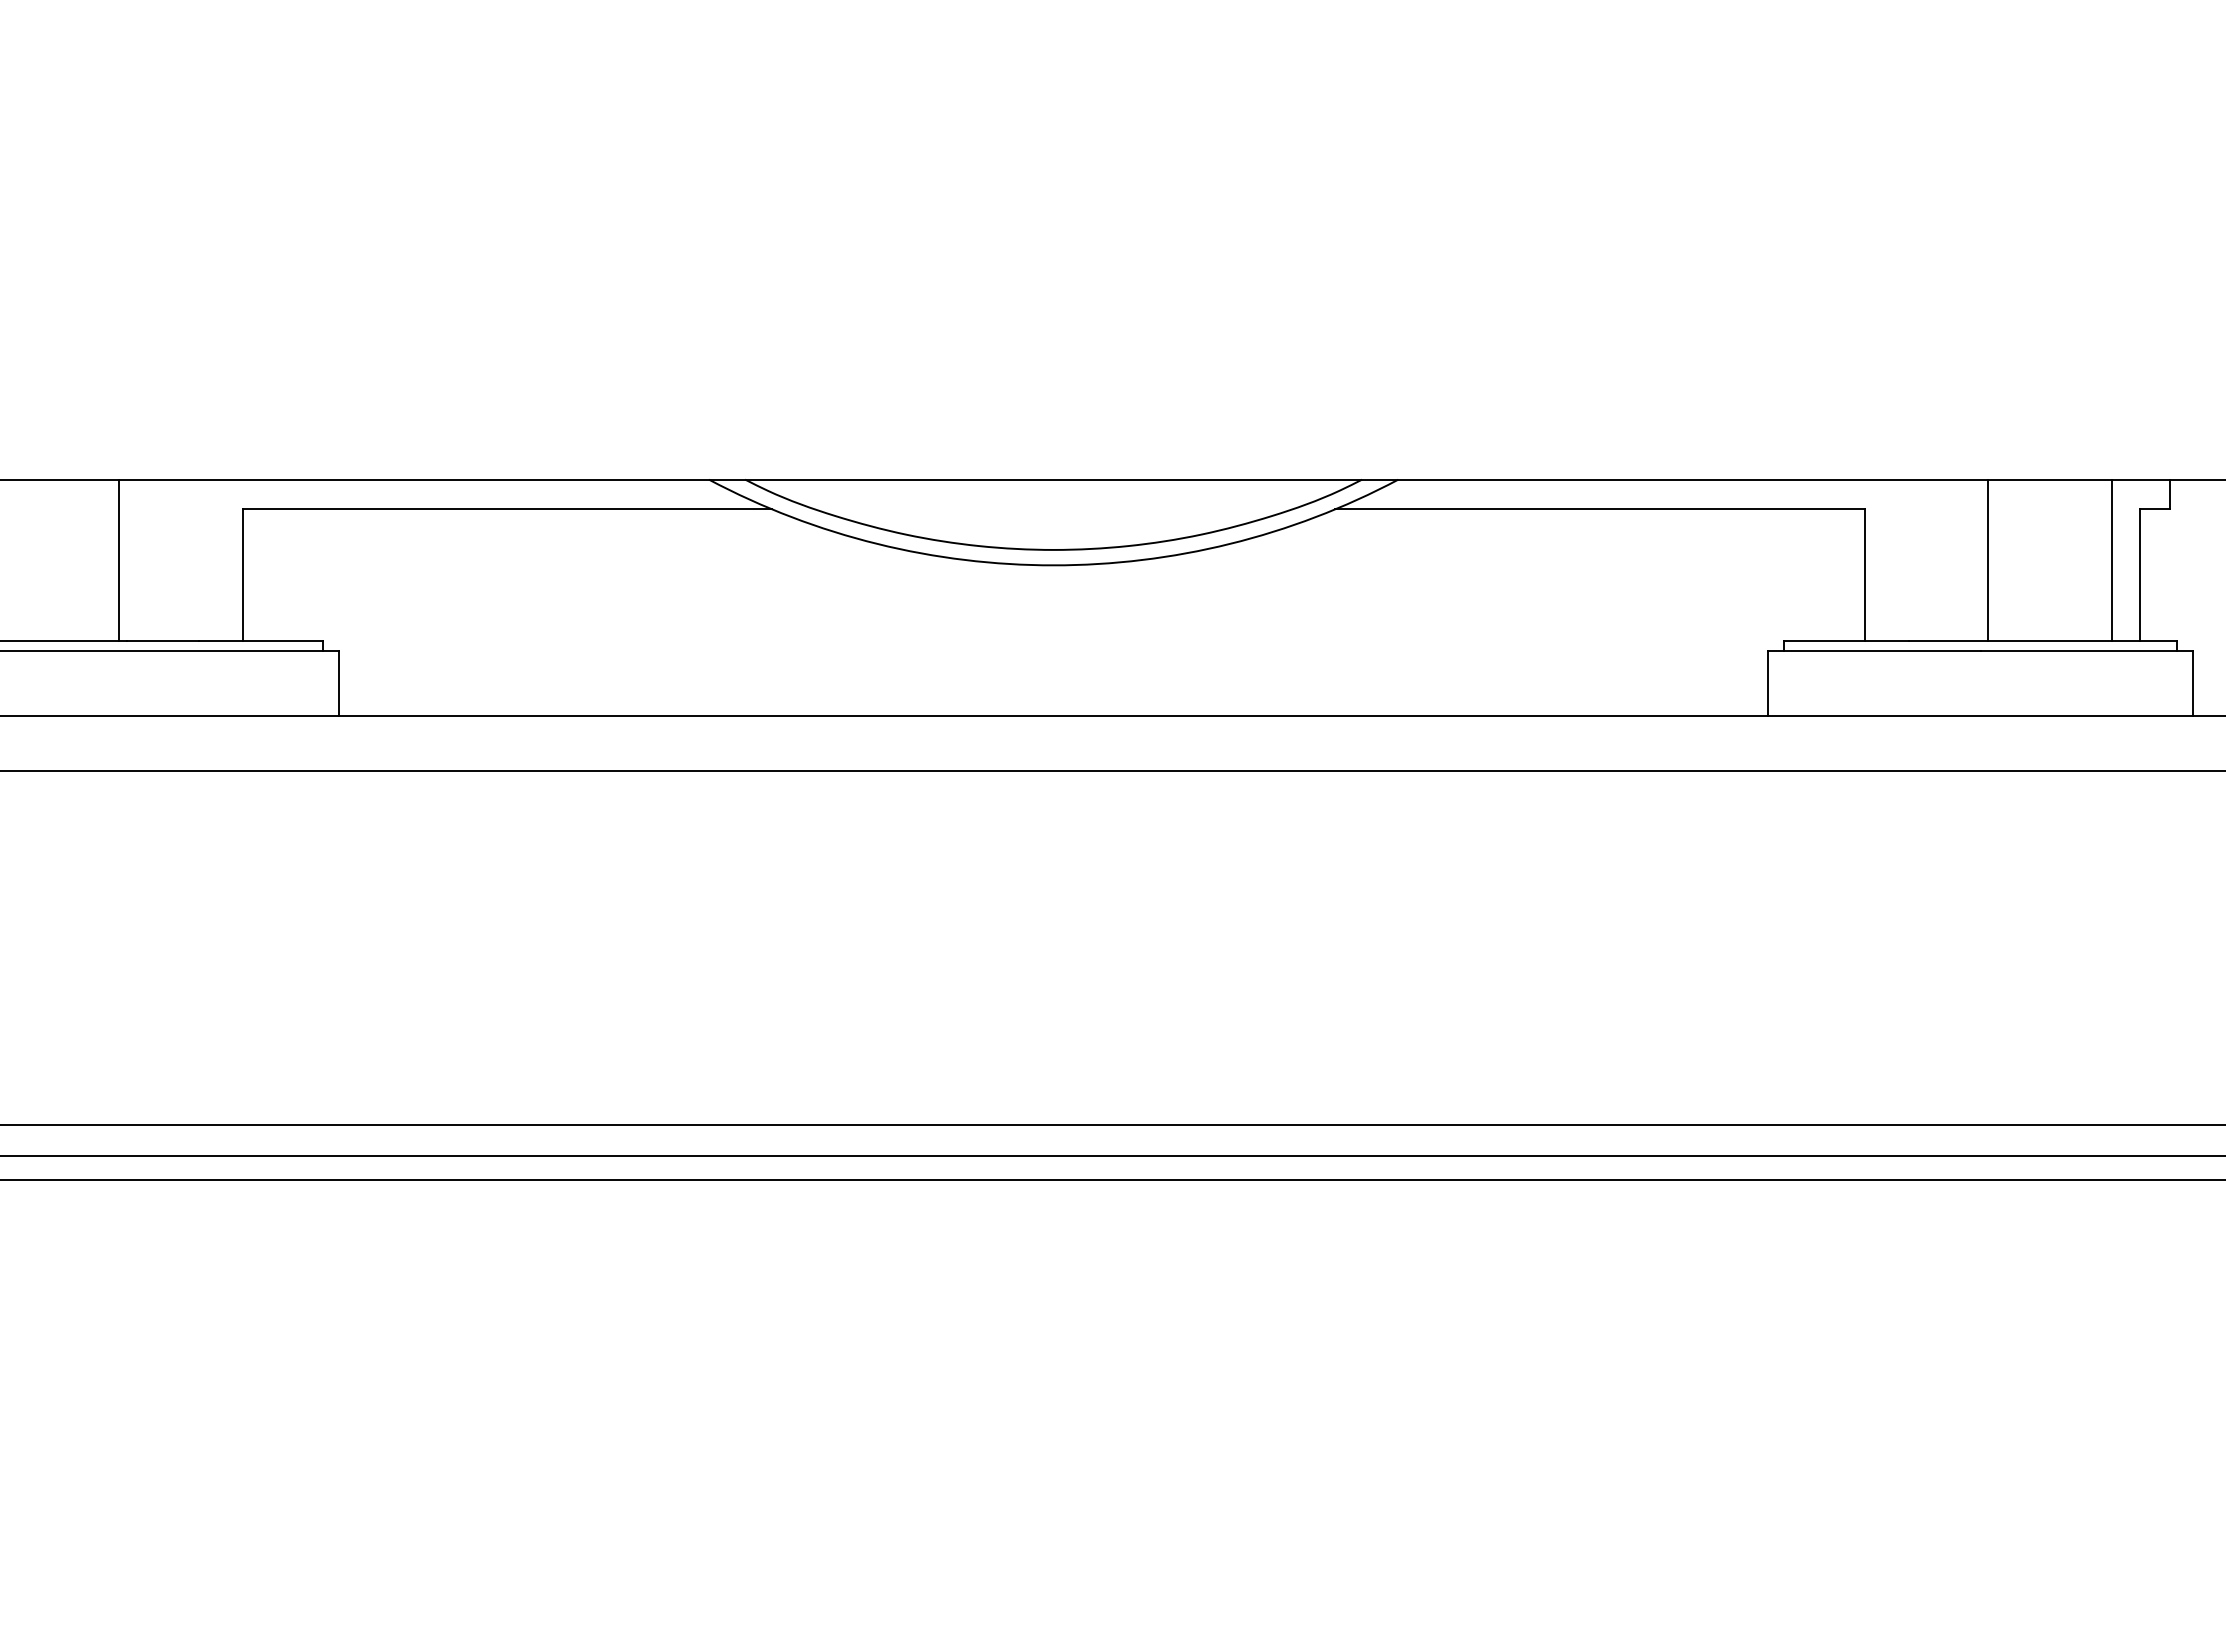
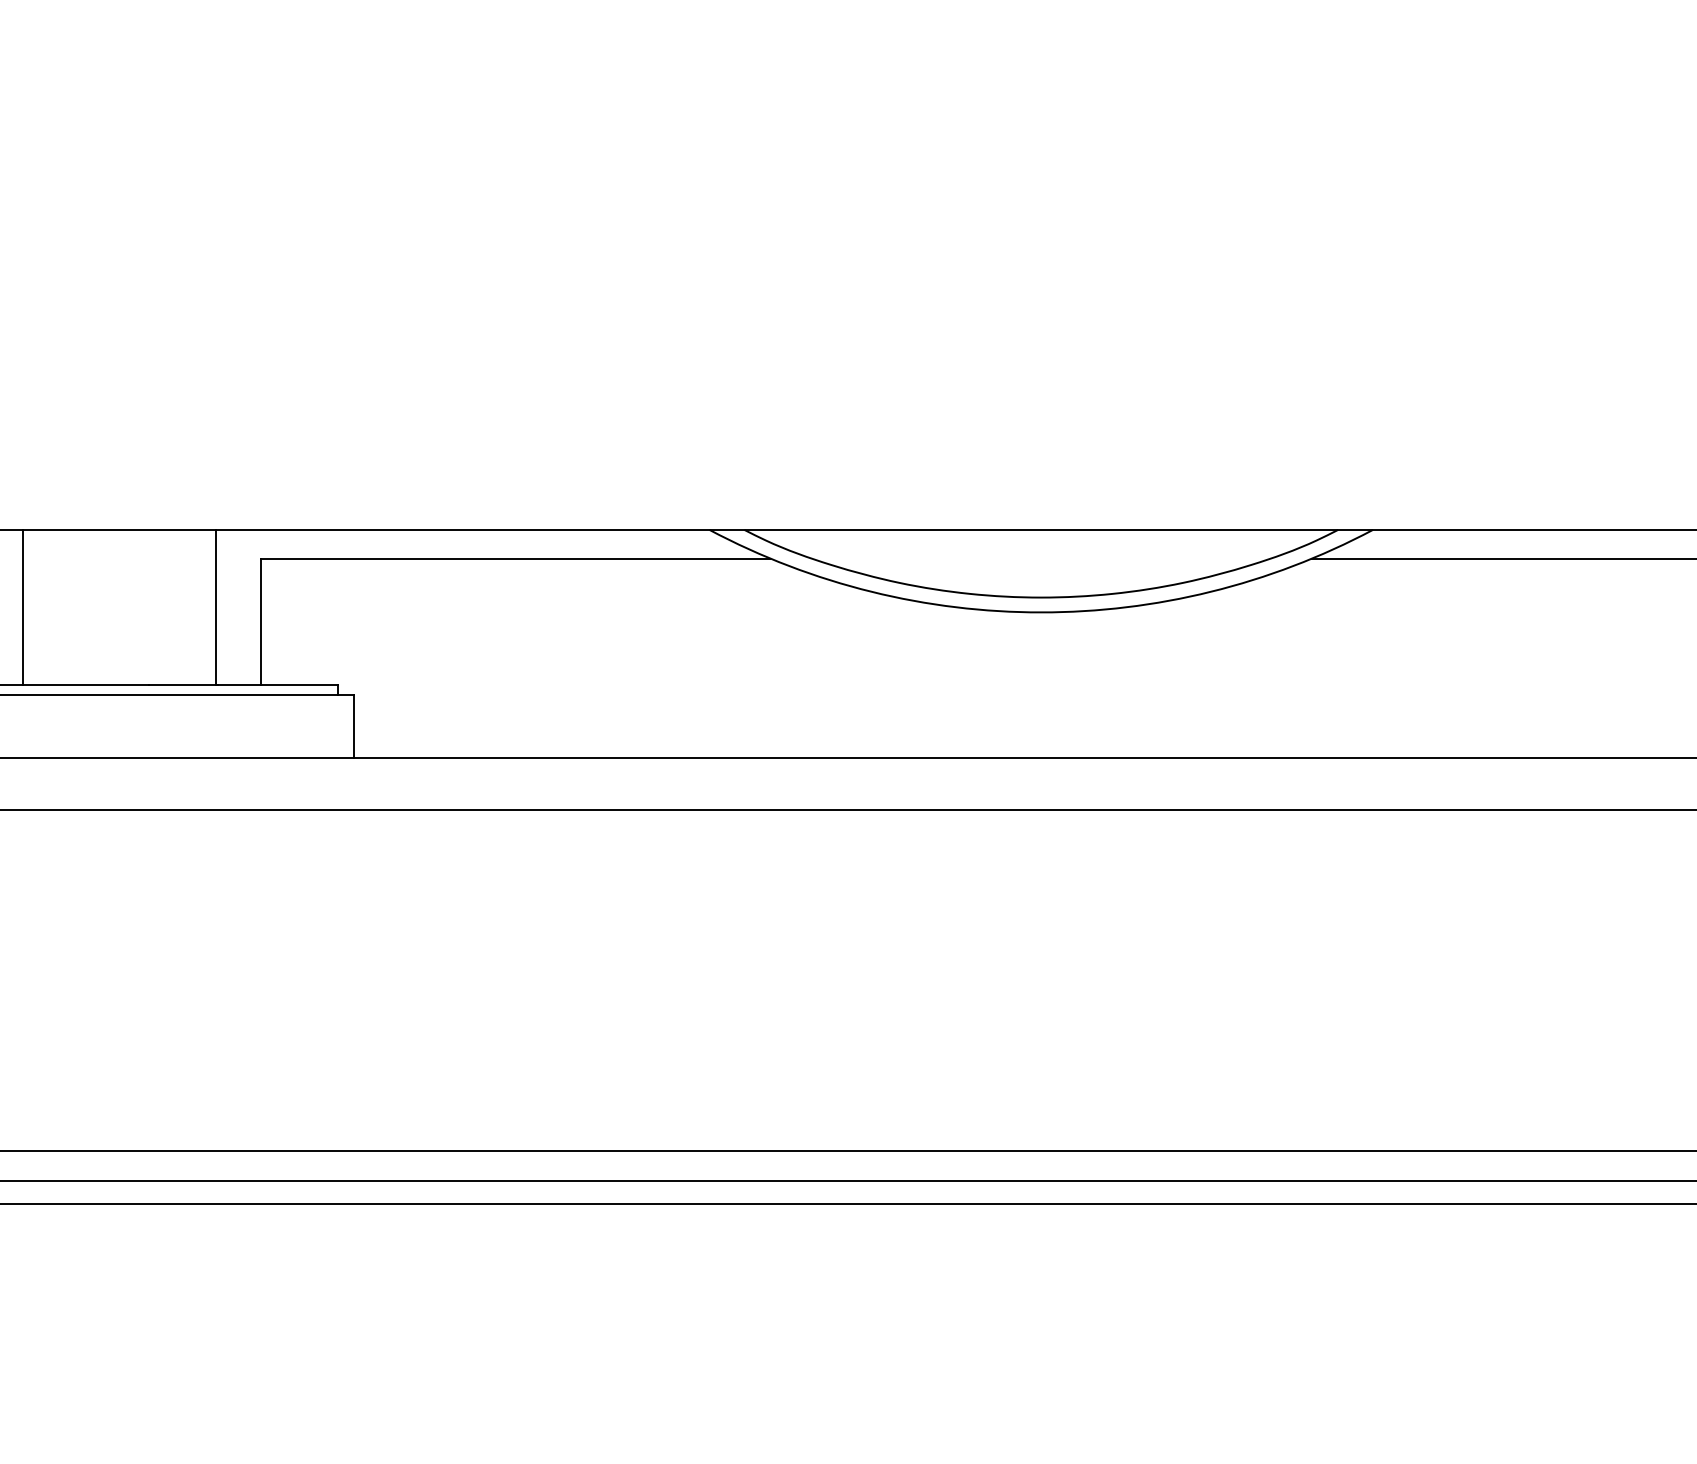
line: (119, 559) -> (216, 606), moved

